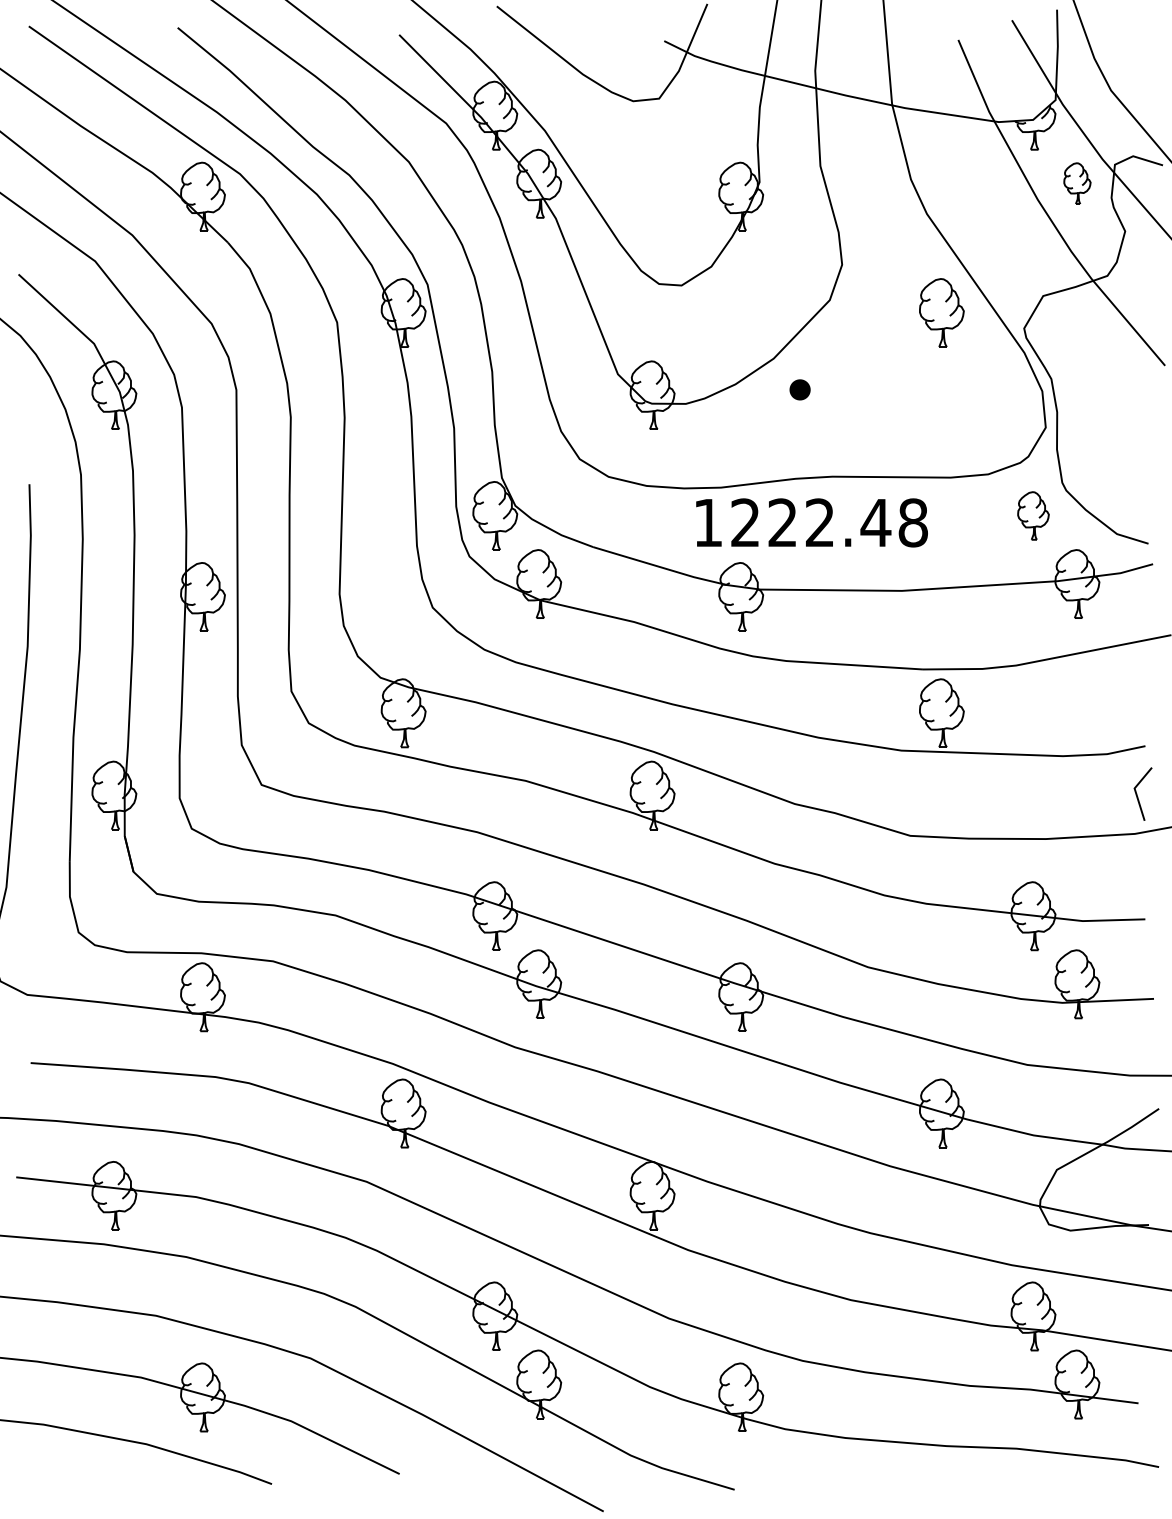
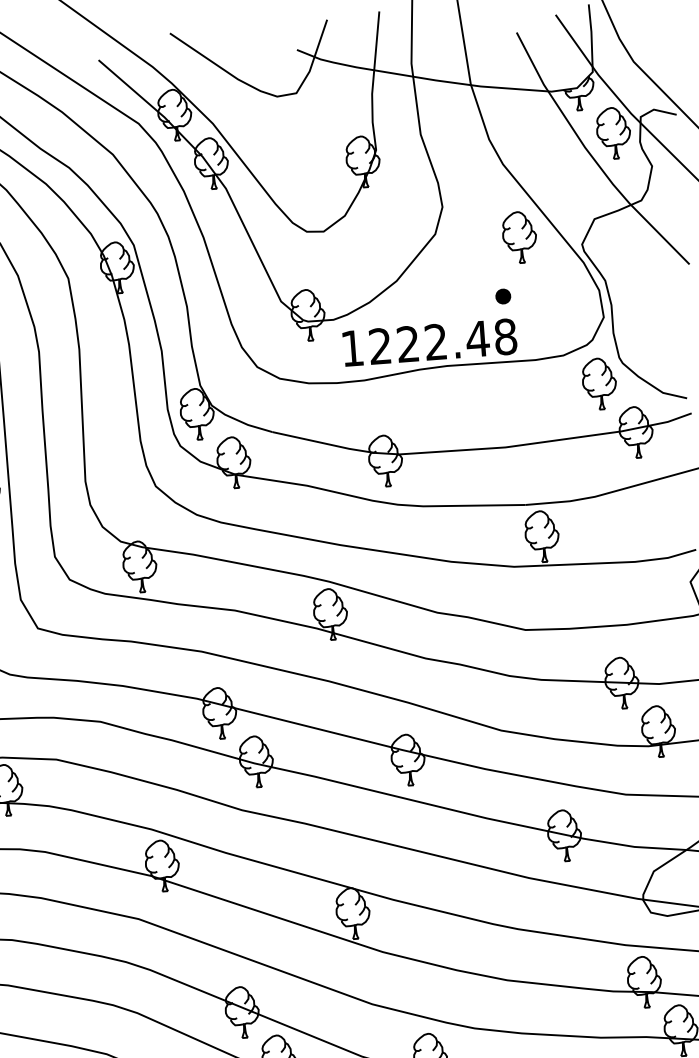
part: (1077, 183) -> (613, 133), size x1.67
part: (799, 389) -> (502, 296), moved
part: (1033, 515) -> (599, 383), size x1.43
text: (811, 522) -> (429, 342), moved

